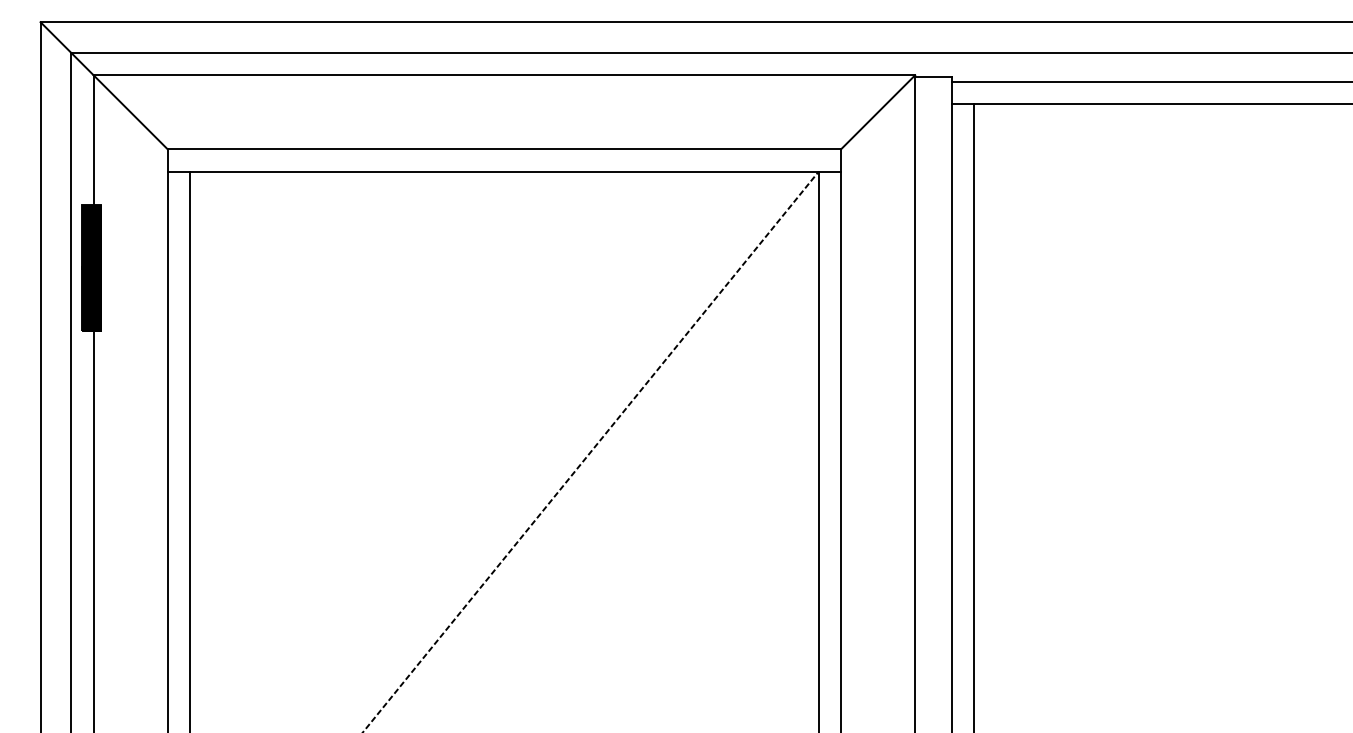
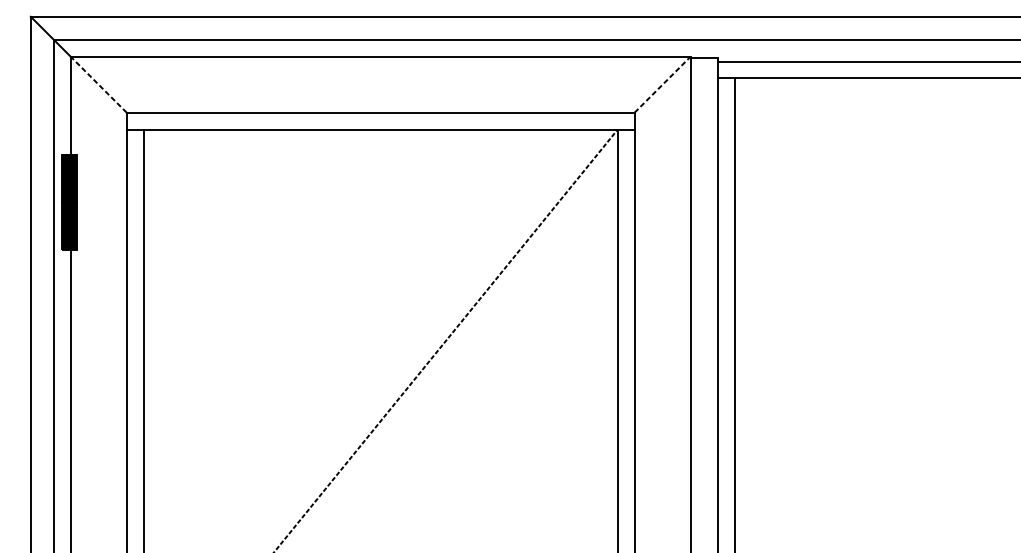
line: (130, 111) -> (98, 84), solid -> dashed
line: (878, 111) -> (662, 84), solid -> dashed

